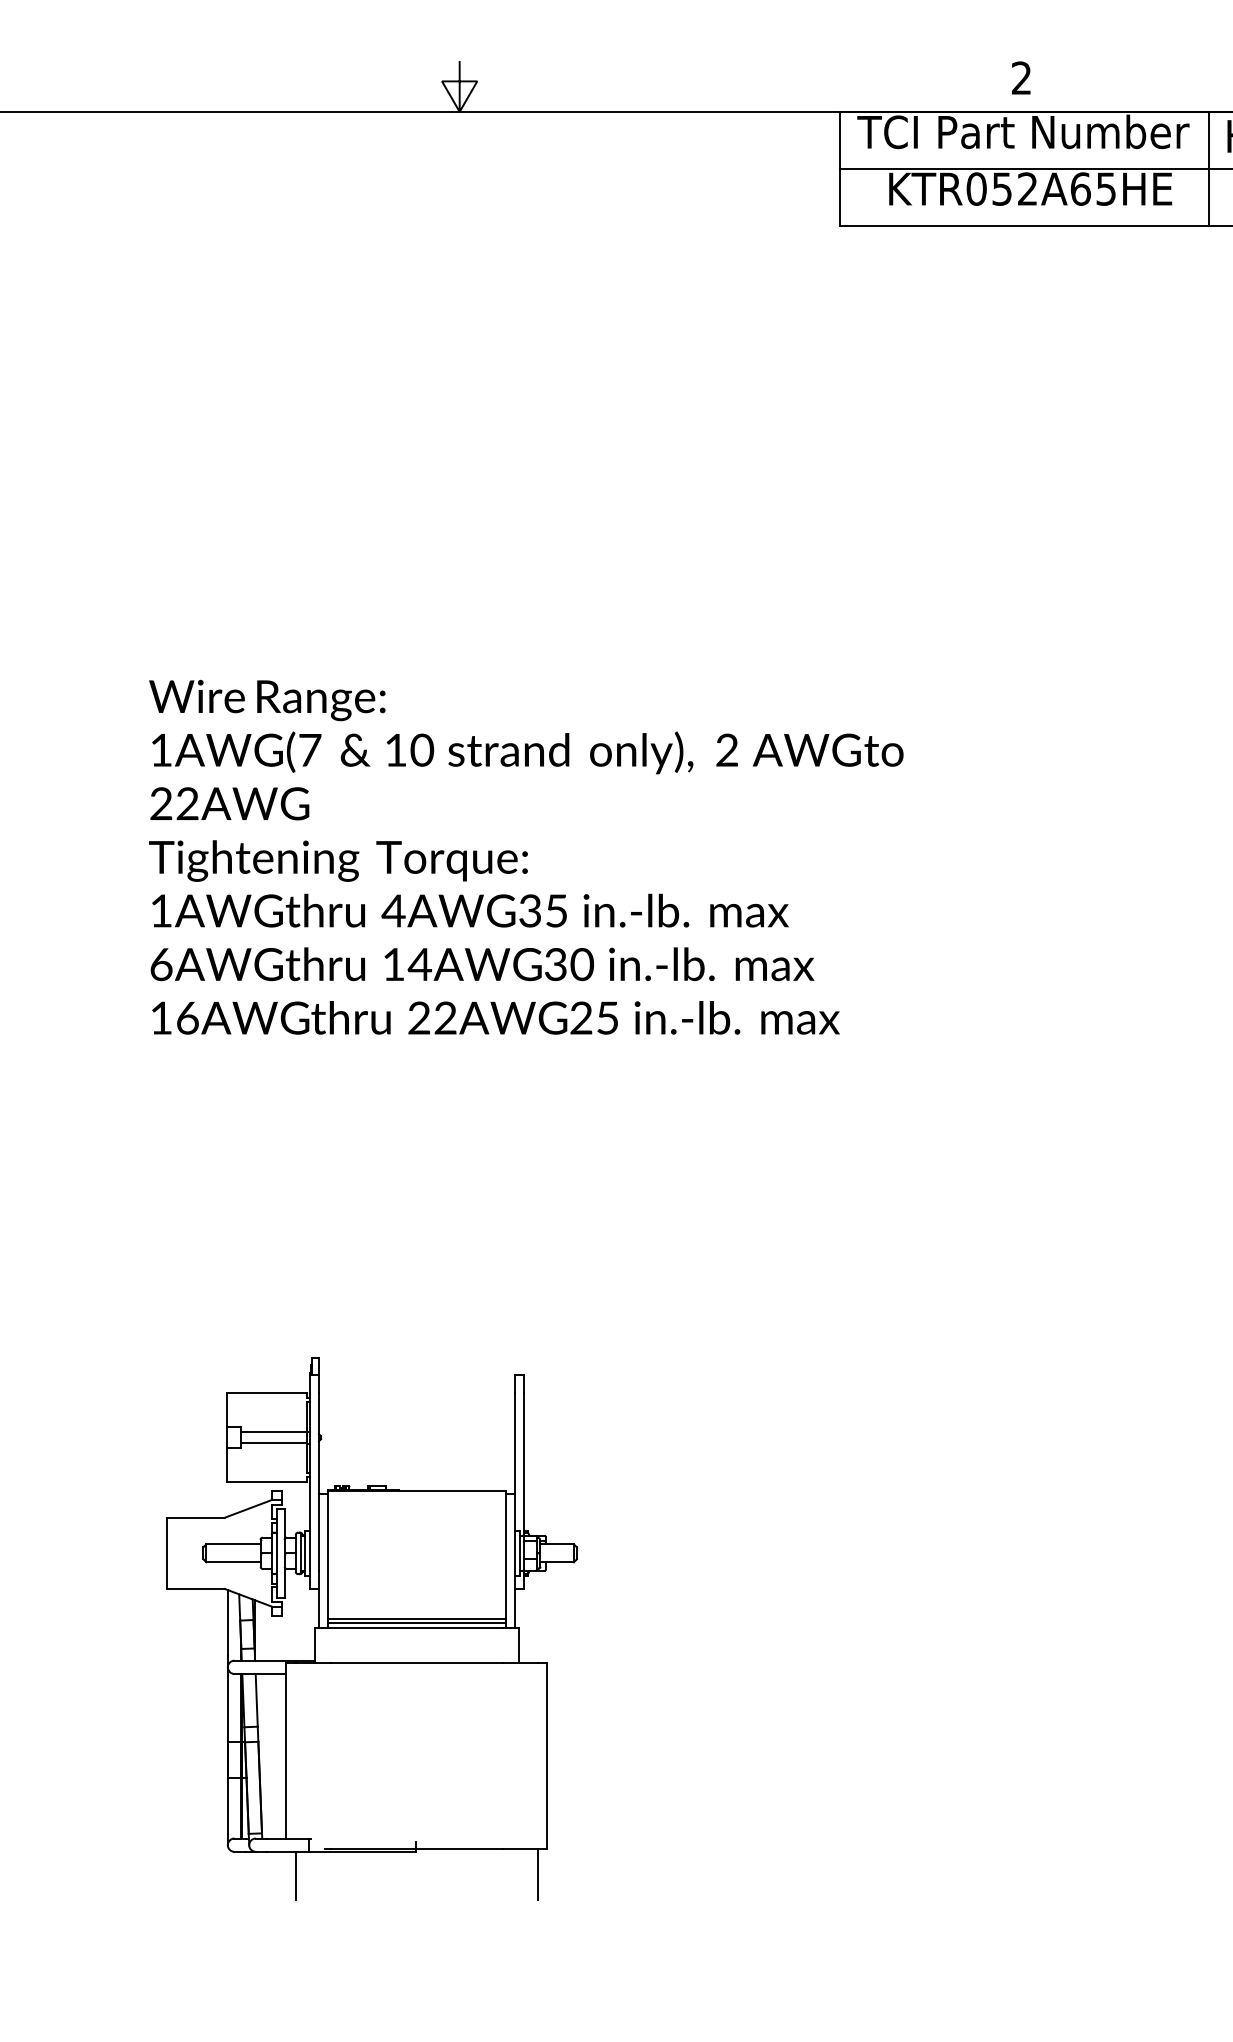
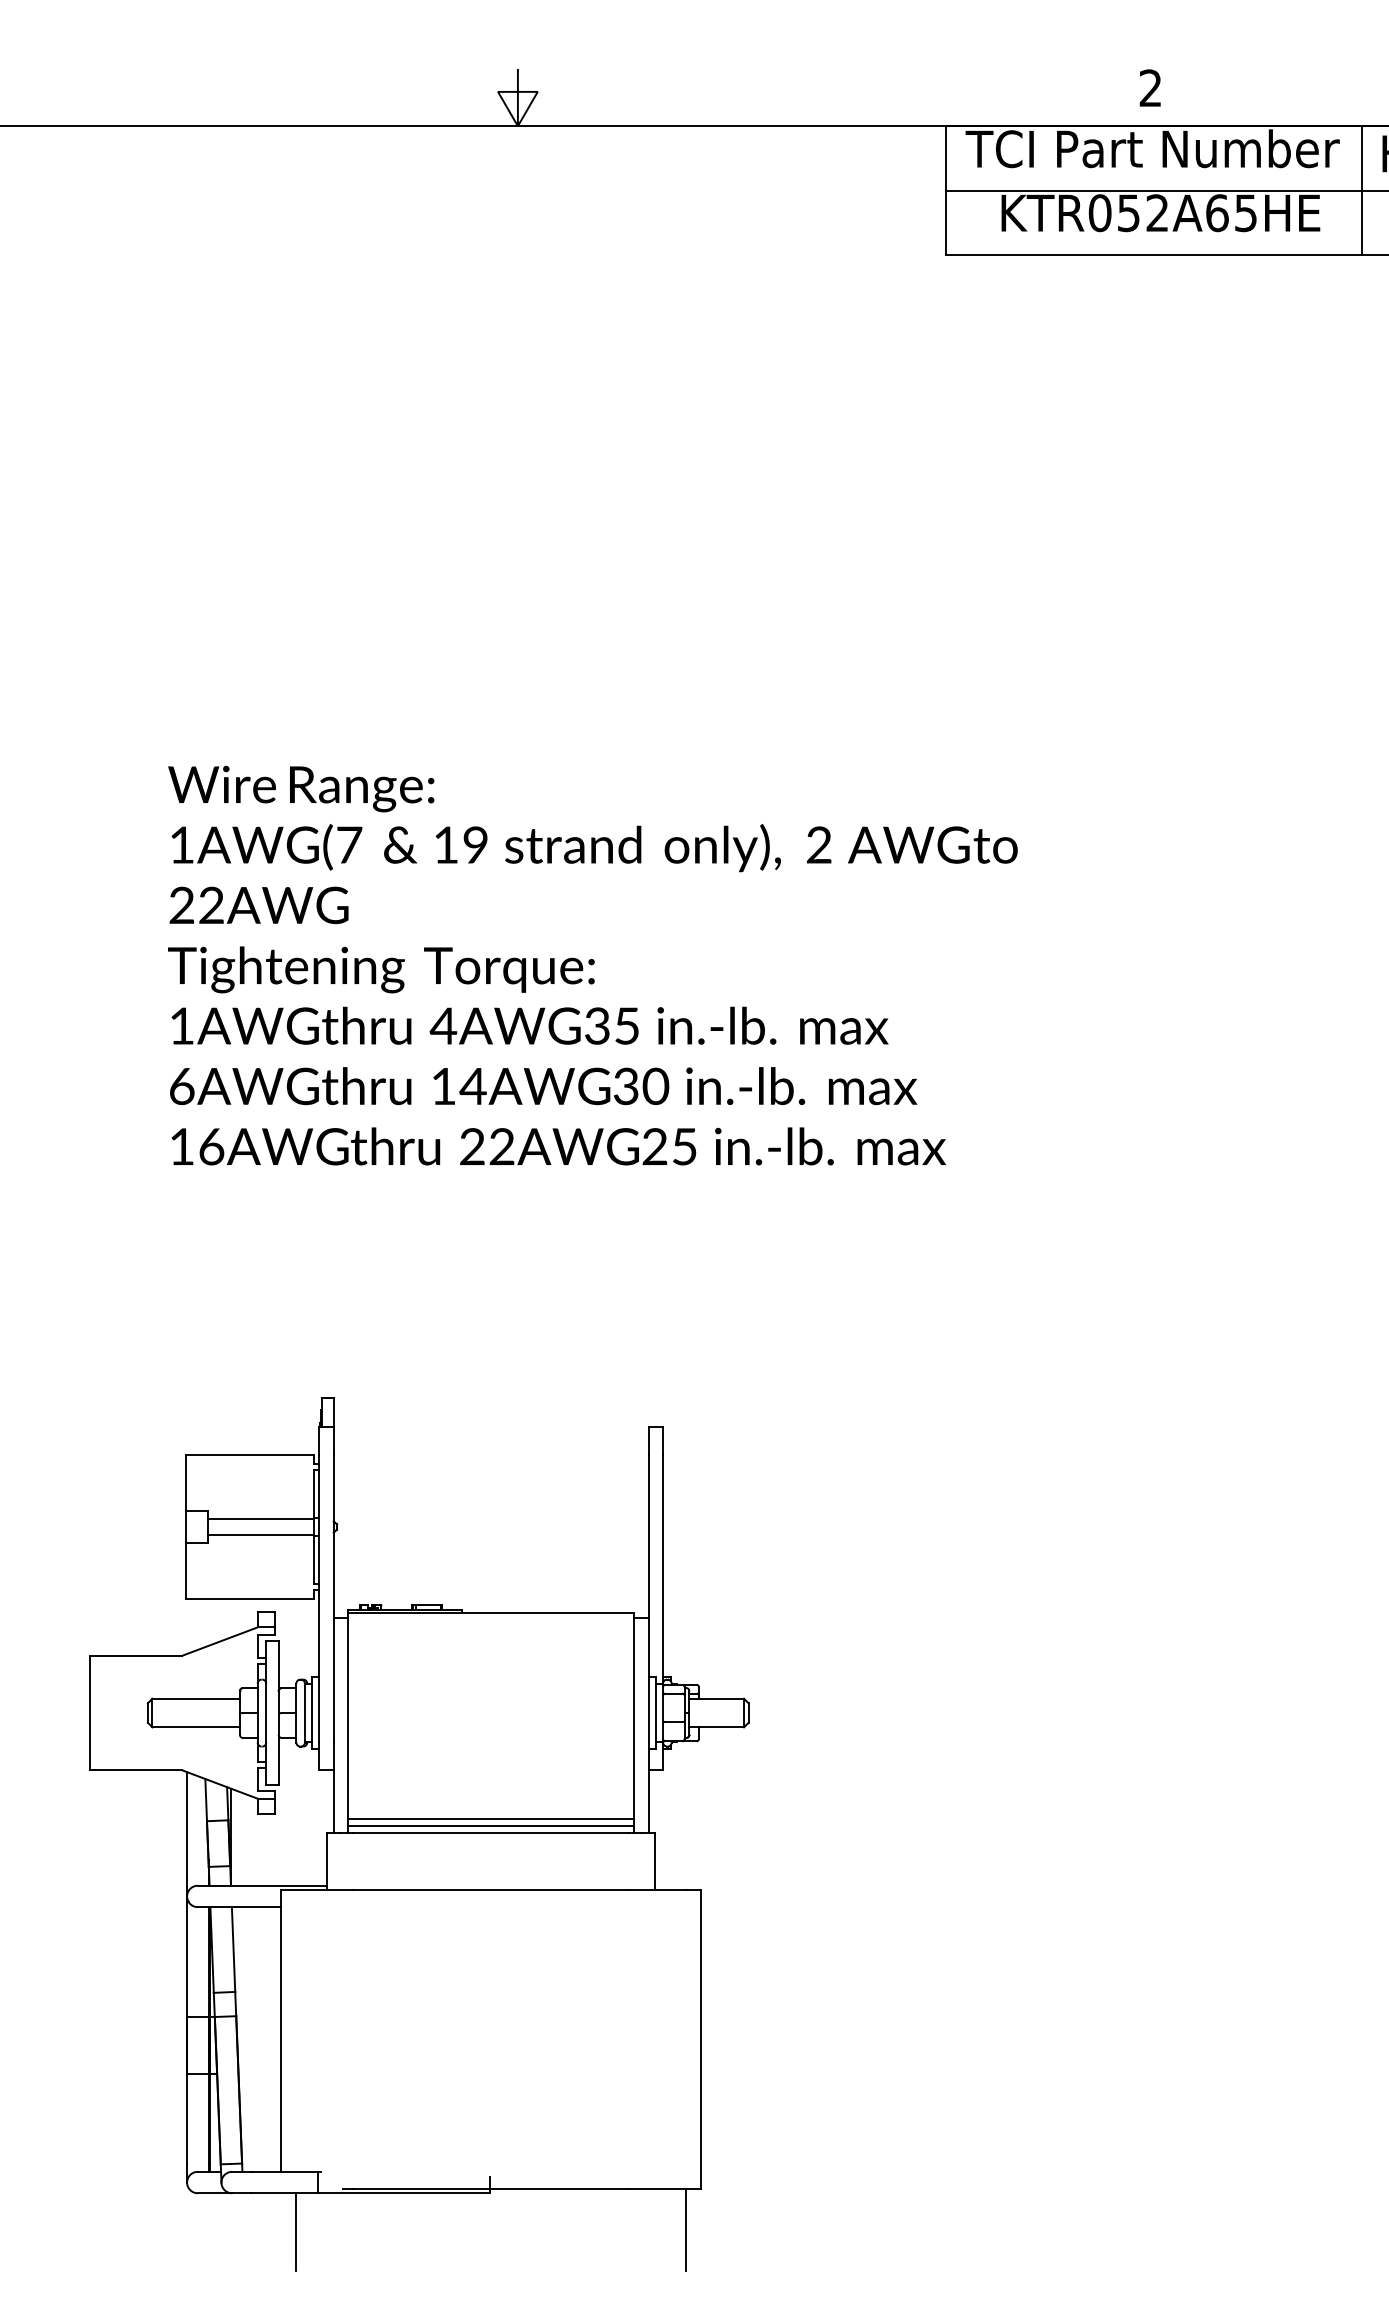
text: (422, 750) -> (475, 845), 10 -> 19
part: (372, 1628) -> (419, 1834), size x1.43

